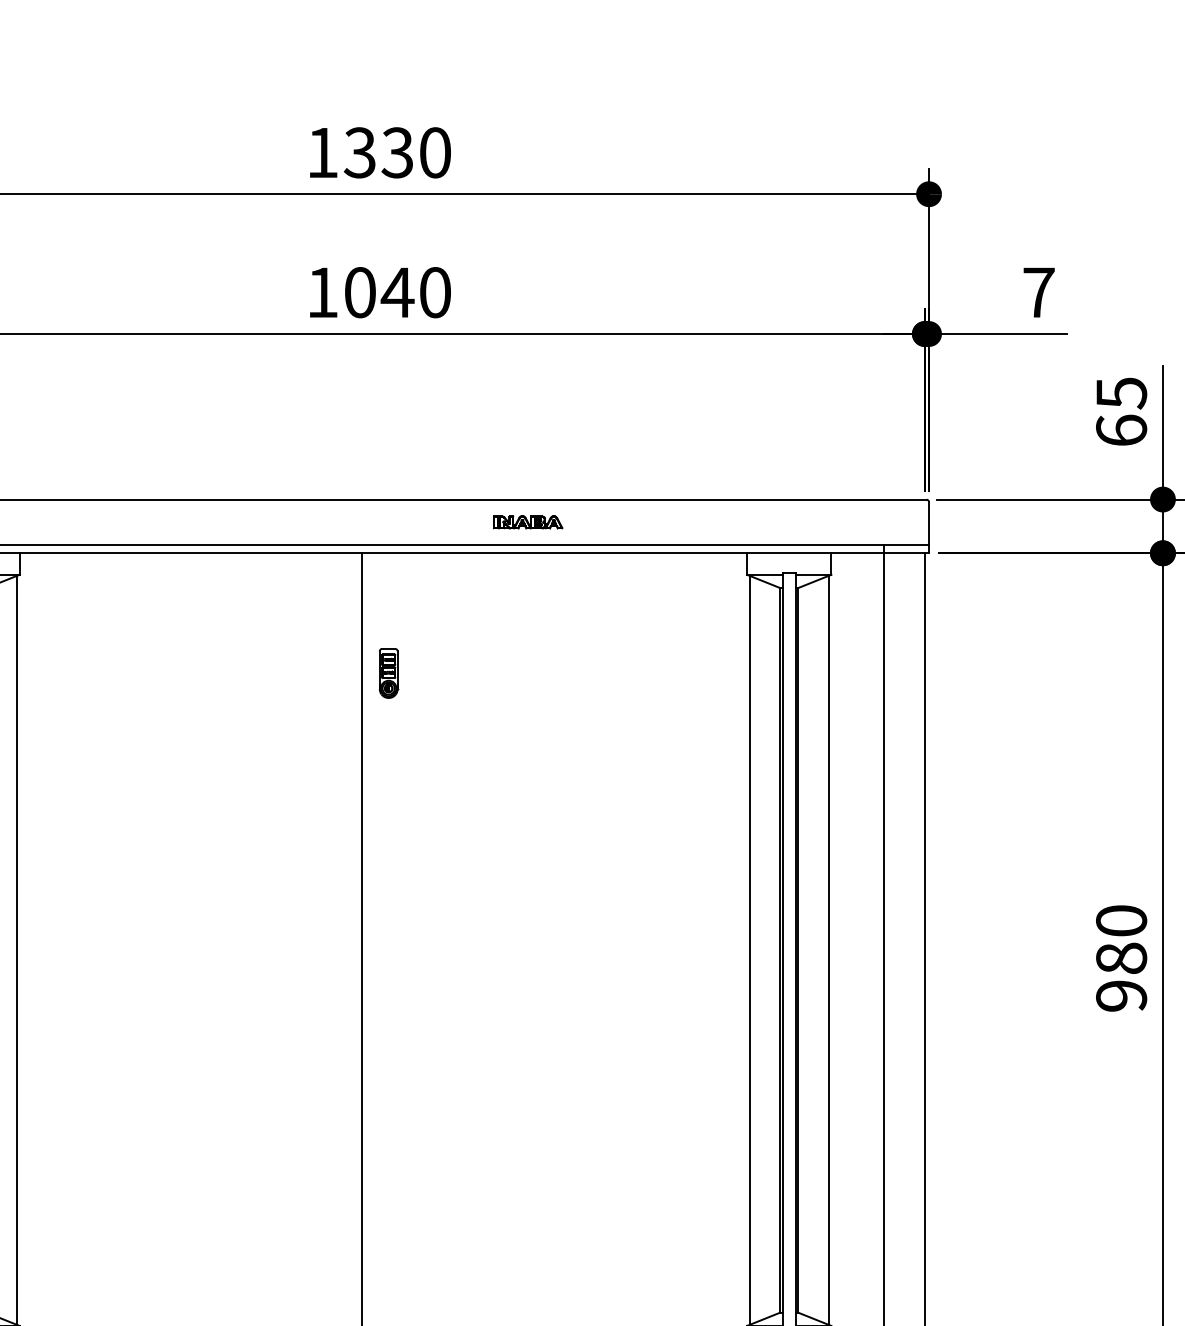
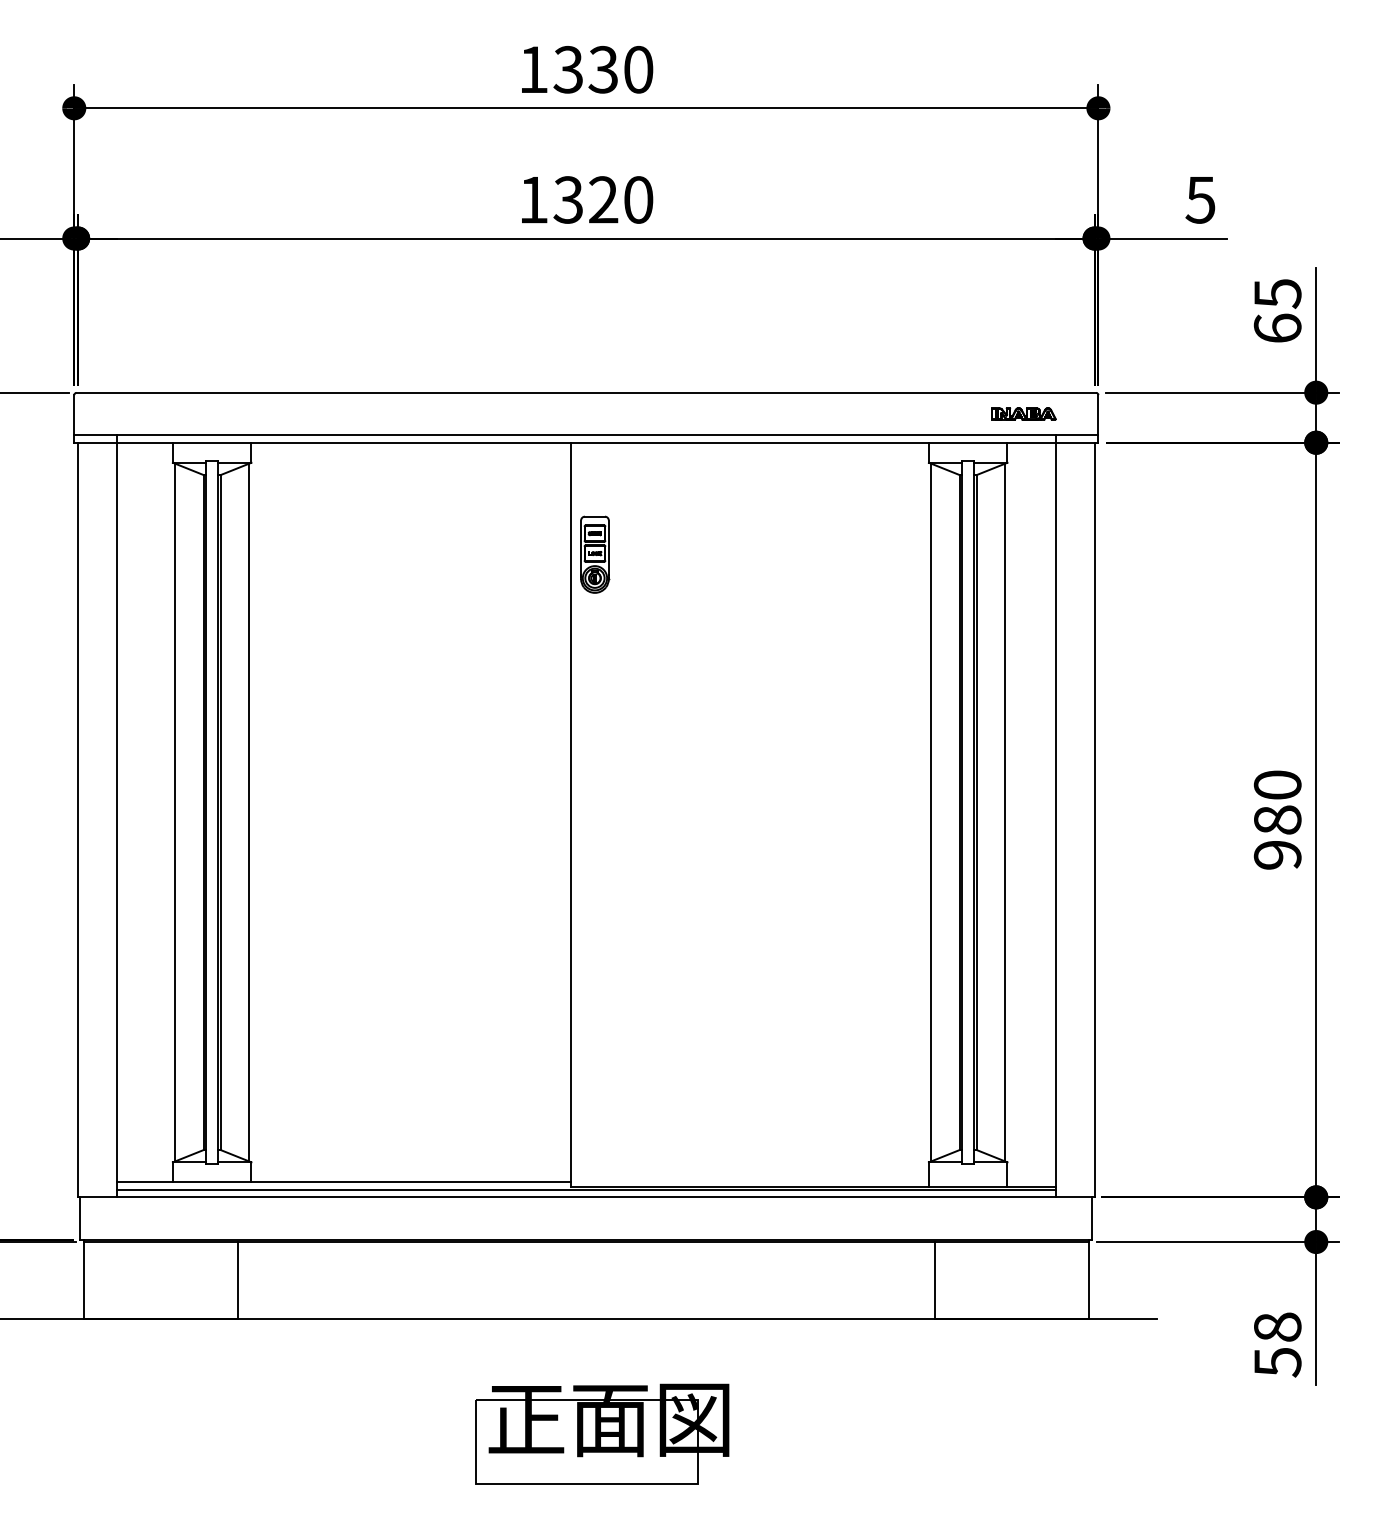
text: (379, 292) -> (586, 199), 1040 -> 1320
text: (1038, 293) -> (1200, 200), 7 -> 5
part: (527, 521) -> (1023, 413), moved
part: (389, 673) -> (595, 554), size x1.67

